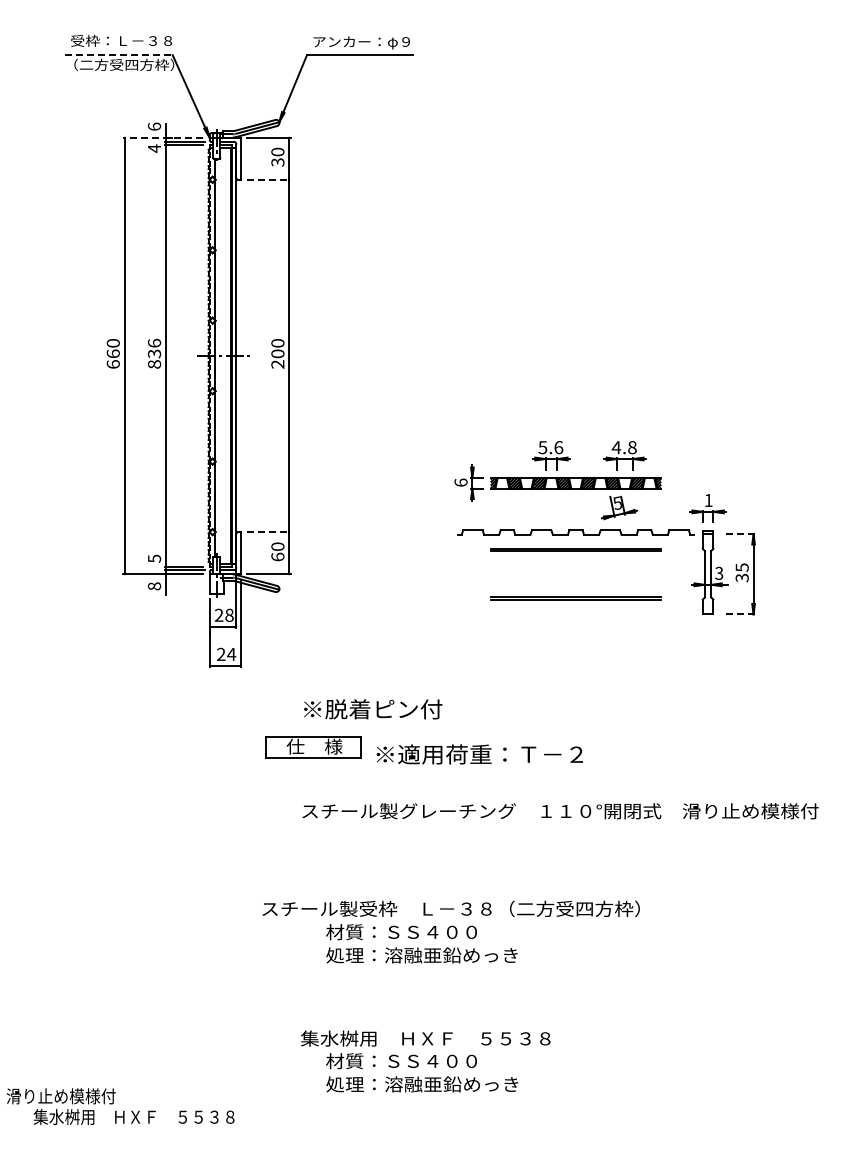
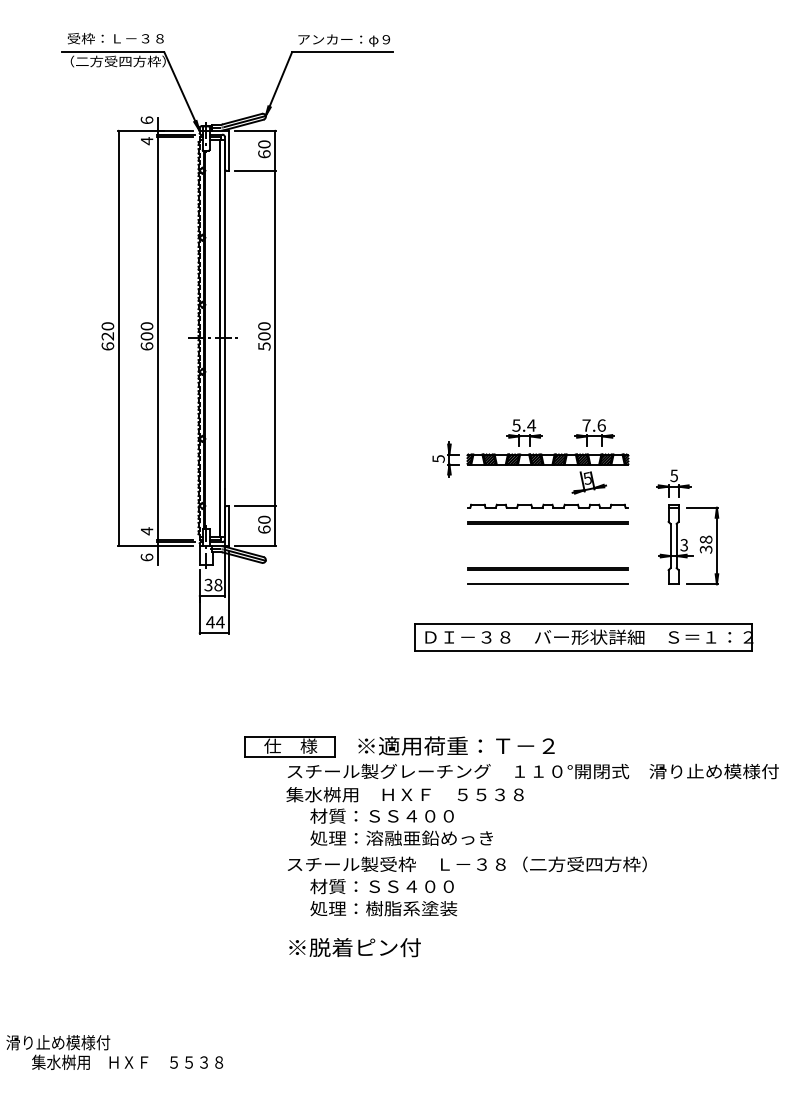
line: (119, 55) -> (113, 52), dashed -> solid
line: (163, 137) -> (155, 130), dashed -> solid
text: (277, 162) -> (264, 154), 30 -> 60
line: (268, 179) -> (255, 170), dashed -> solid
text: (112, 353) -> (107, 336), 660 -> 620
text: (154, 353) -> (147, 336), 836 -> 600
text: (277, 364) -> (264, 346), 200 -> 500
text: (558, 447) -> (531, 425), 5.6 -> 5.4
text: (623, 447) -> (593, 425), 4.8 -> 7.6
text: (460, 482) -> (438, 458), 6 -> 5
text: (708, 500) -> (674, 475), 1 -> 5
line: (268, 532) -> (255, 506), dashed -> solid
part: (575, 532) -> (547, 506), size x0.71
line: (737, 534) -> (701, 508), dashed -> solid
text: (154, 558) -> (147, 531), 5 -> 4
text: (741, 567) -> (705, 539), 35 -> 38
text: (154, 586) -> (147, 557), 8 -> 6
line: (575, 614) -> (547, 584), added
line: (737, 614) -> (701, 584), dashed -> solid
text: (218, 615) -> (207, 585), 28 -> 38
text: (220, 653) -> (209, 621), 24 -> 44
part: (613, 670) -> (583, 637), added
text: (373, 709) -> (355, 947), moved
part: (313, 747) -> (289, 746), moved
text: (479, 754) -> (456, 746), moved
text: (450, 908) -> (466, 864), moved
text: (450, 955) -> (428, 908), 処理：溶融亜鉛めっき -> 処理：樹脂系塗装
text: (425, 1061) -> (404, 816), moved

